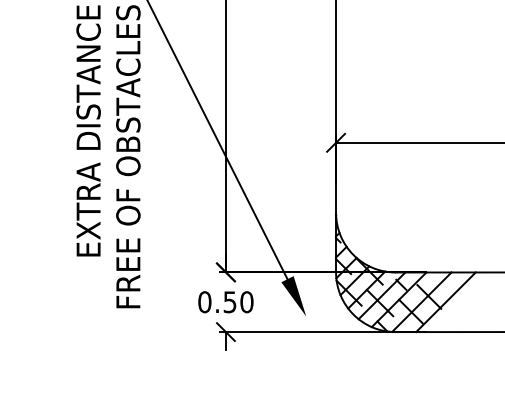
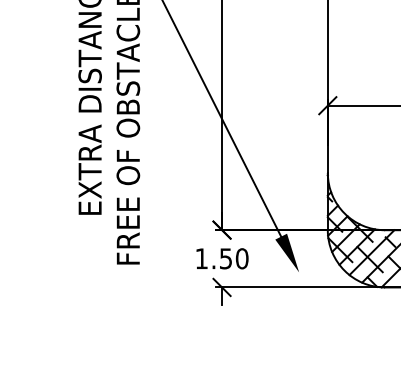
text: (204, 302) -> (201, 259), 0.50 -> 1.50

